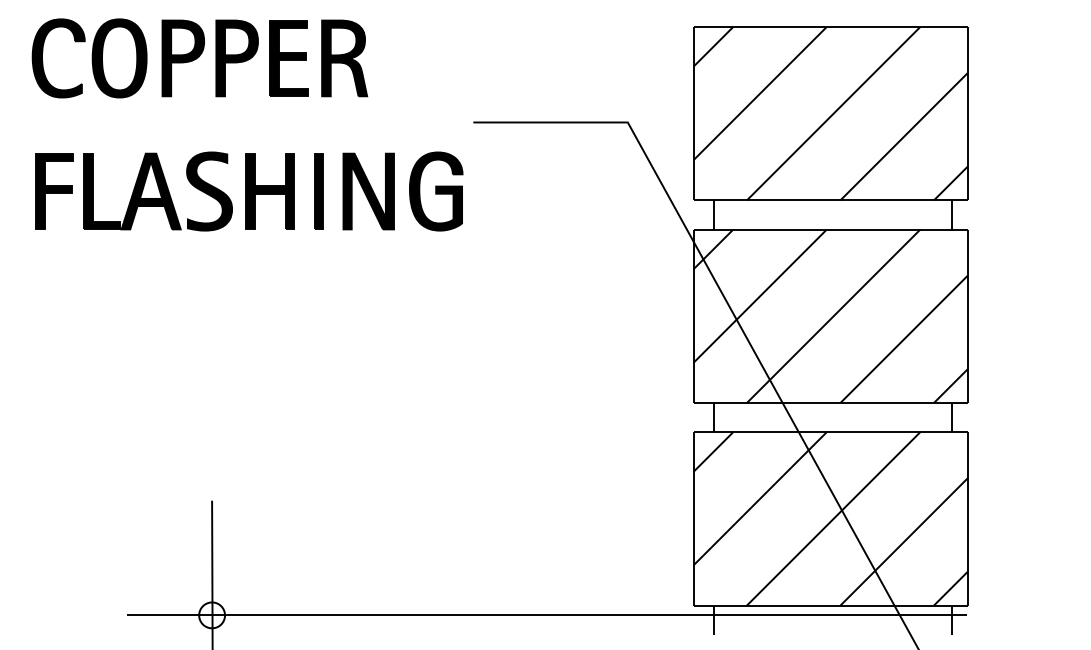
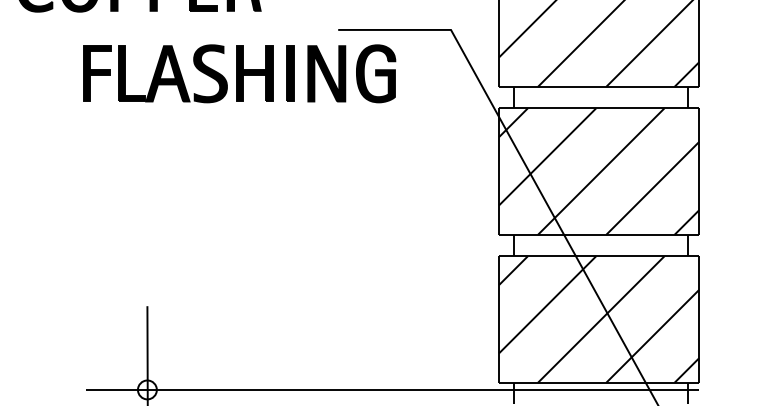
part: (249, 191) -> (239, 73), moved

